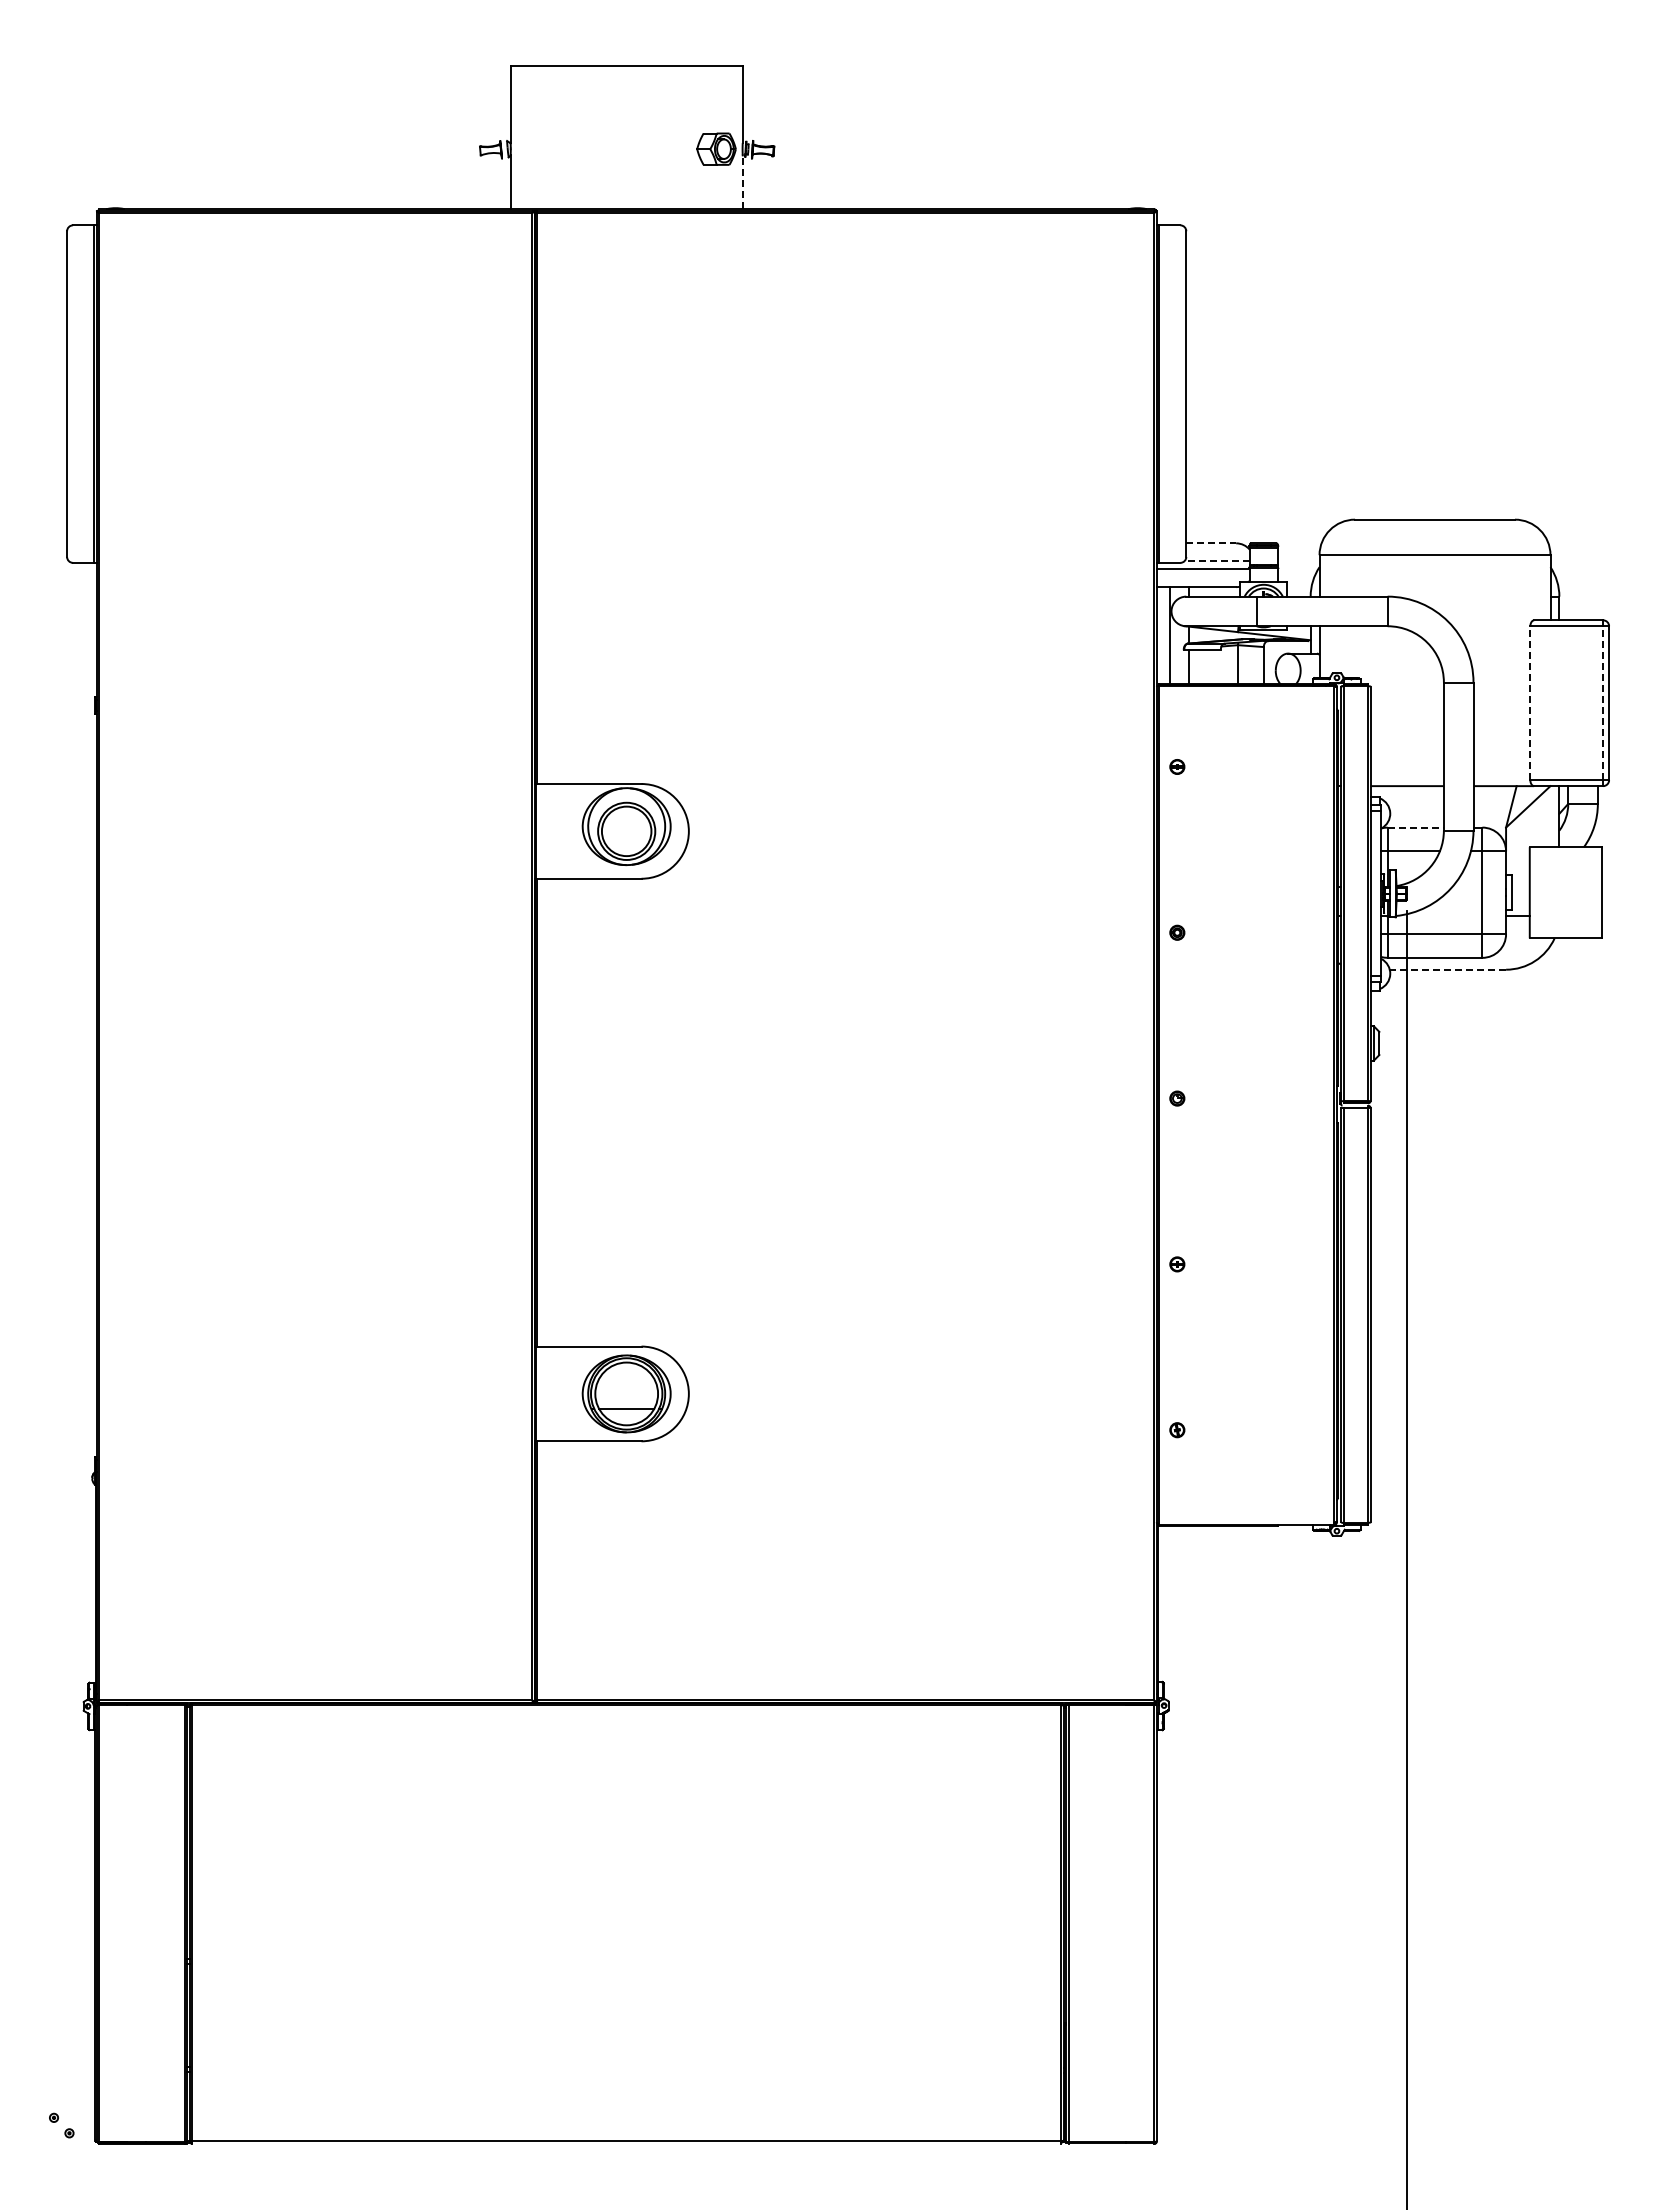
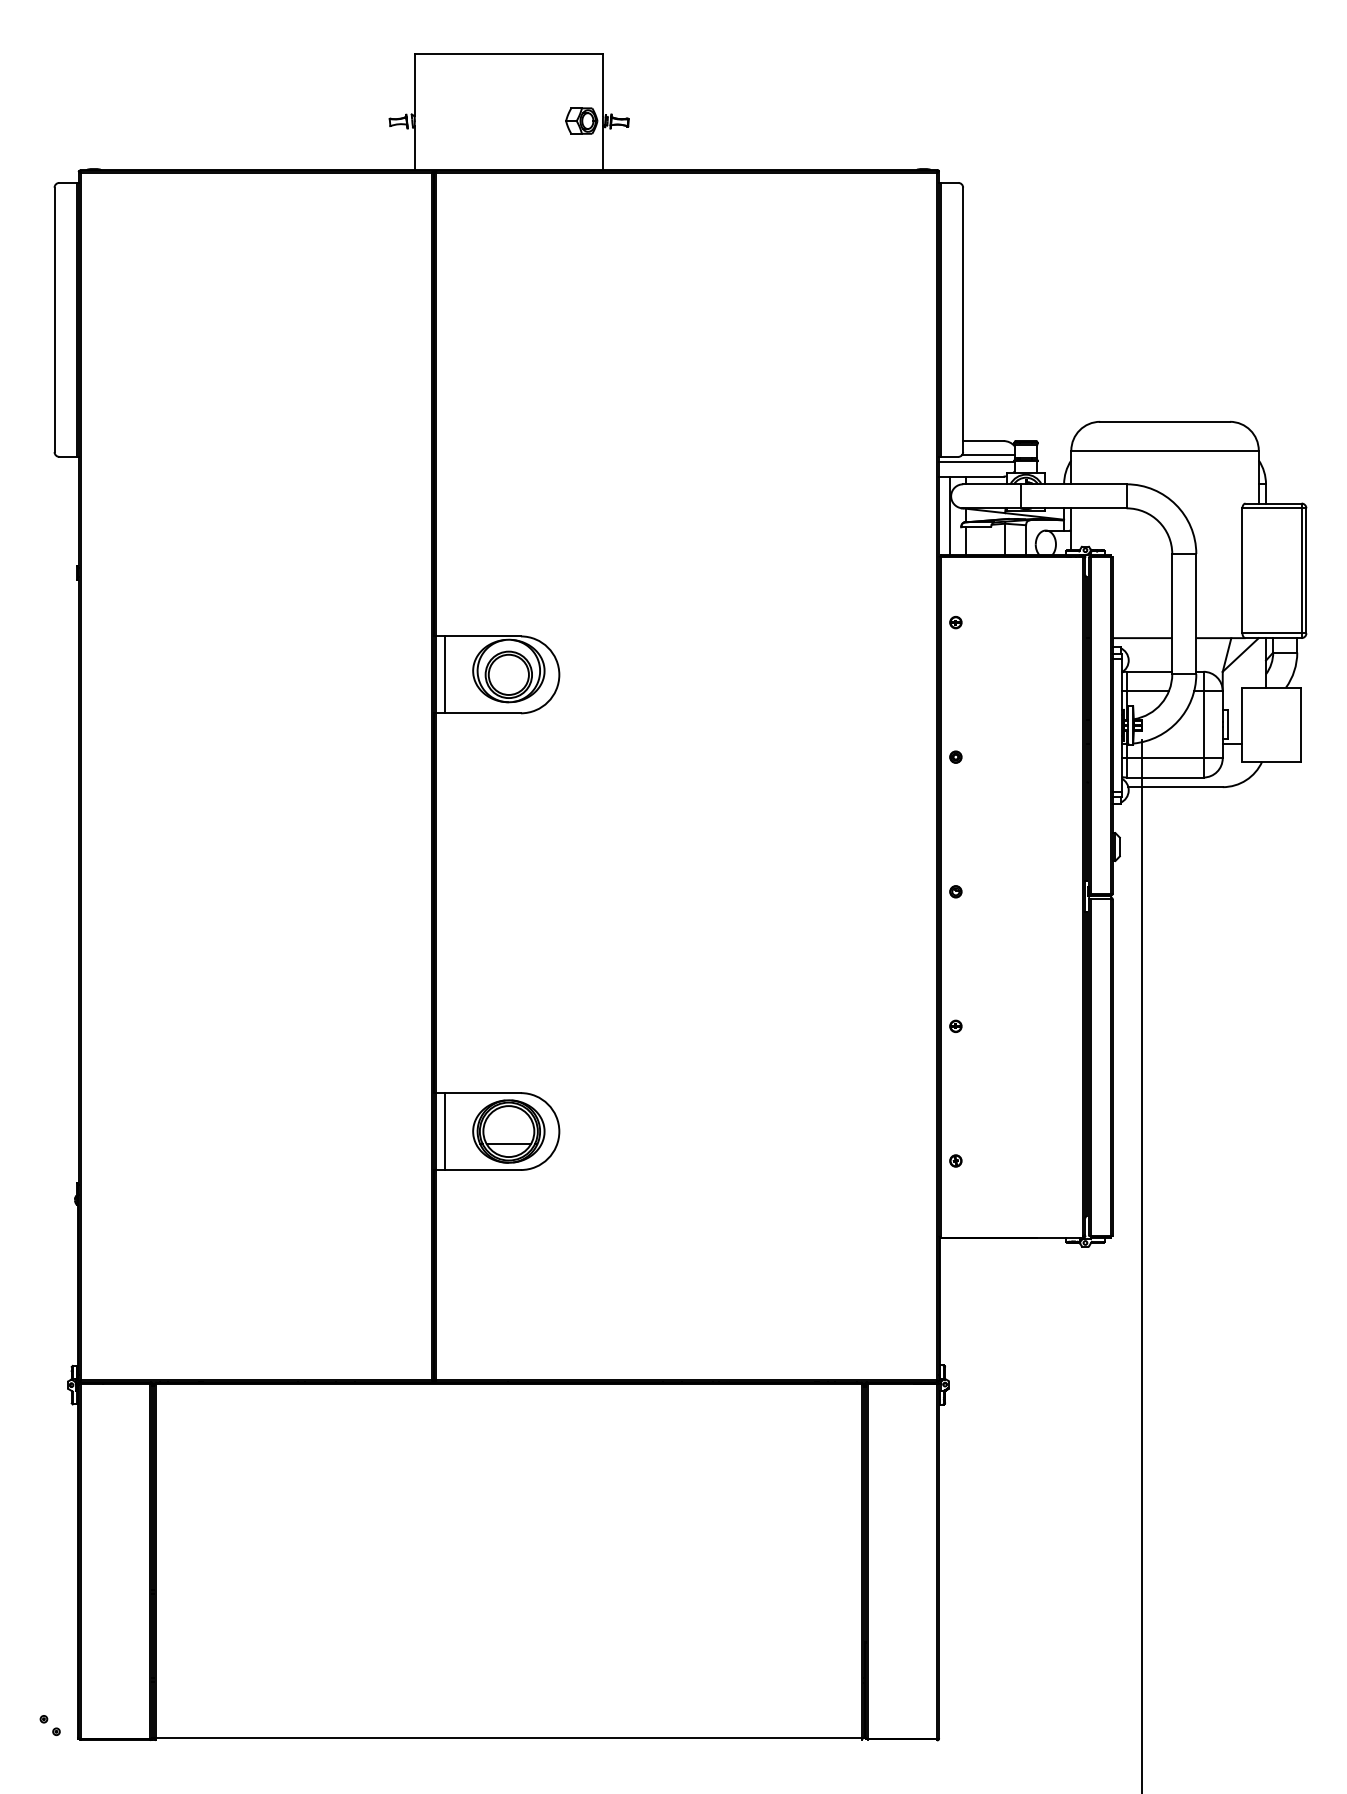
line: (742, 182) -> (602, 148), dashed -> solid
line: (1211, 543) -> (983, 441), dashed -> solid
line: (1217, 561) -> (988, 455), dashed -> solid
line: (1530, 703) -> (1242, 571), dashed -> solid
line: (1603, 703) -> (1301, 571), dashed -> solid
line: (1416, 827) -> (1150, 671), dashed -> solid
line: (548, 831) -> (445, 674), added
line: (1447, 969) -> (1175, 787), dashed -> solid
line: (548, 1393) -> (445, 1131), added

